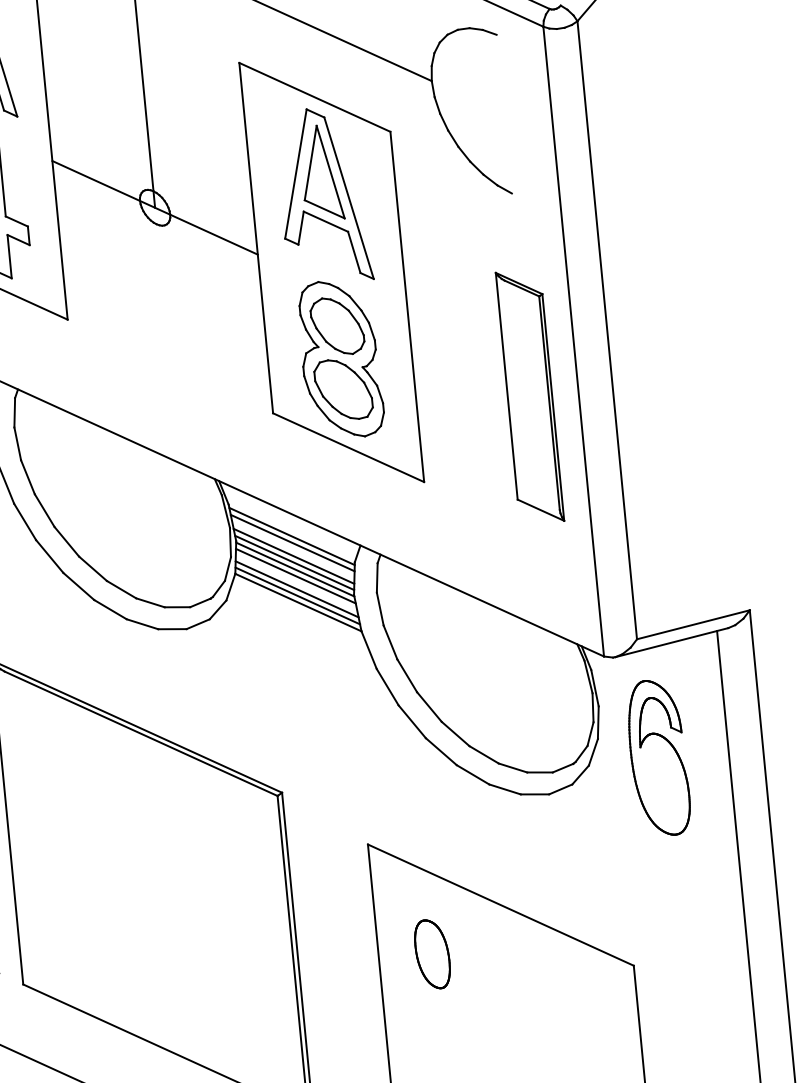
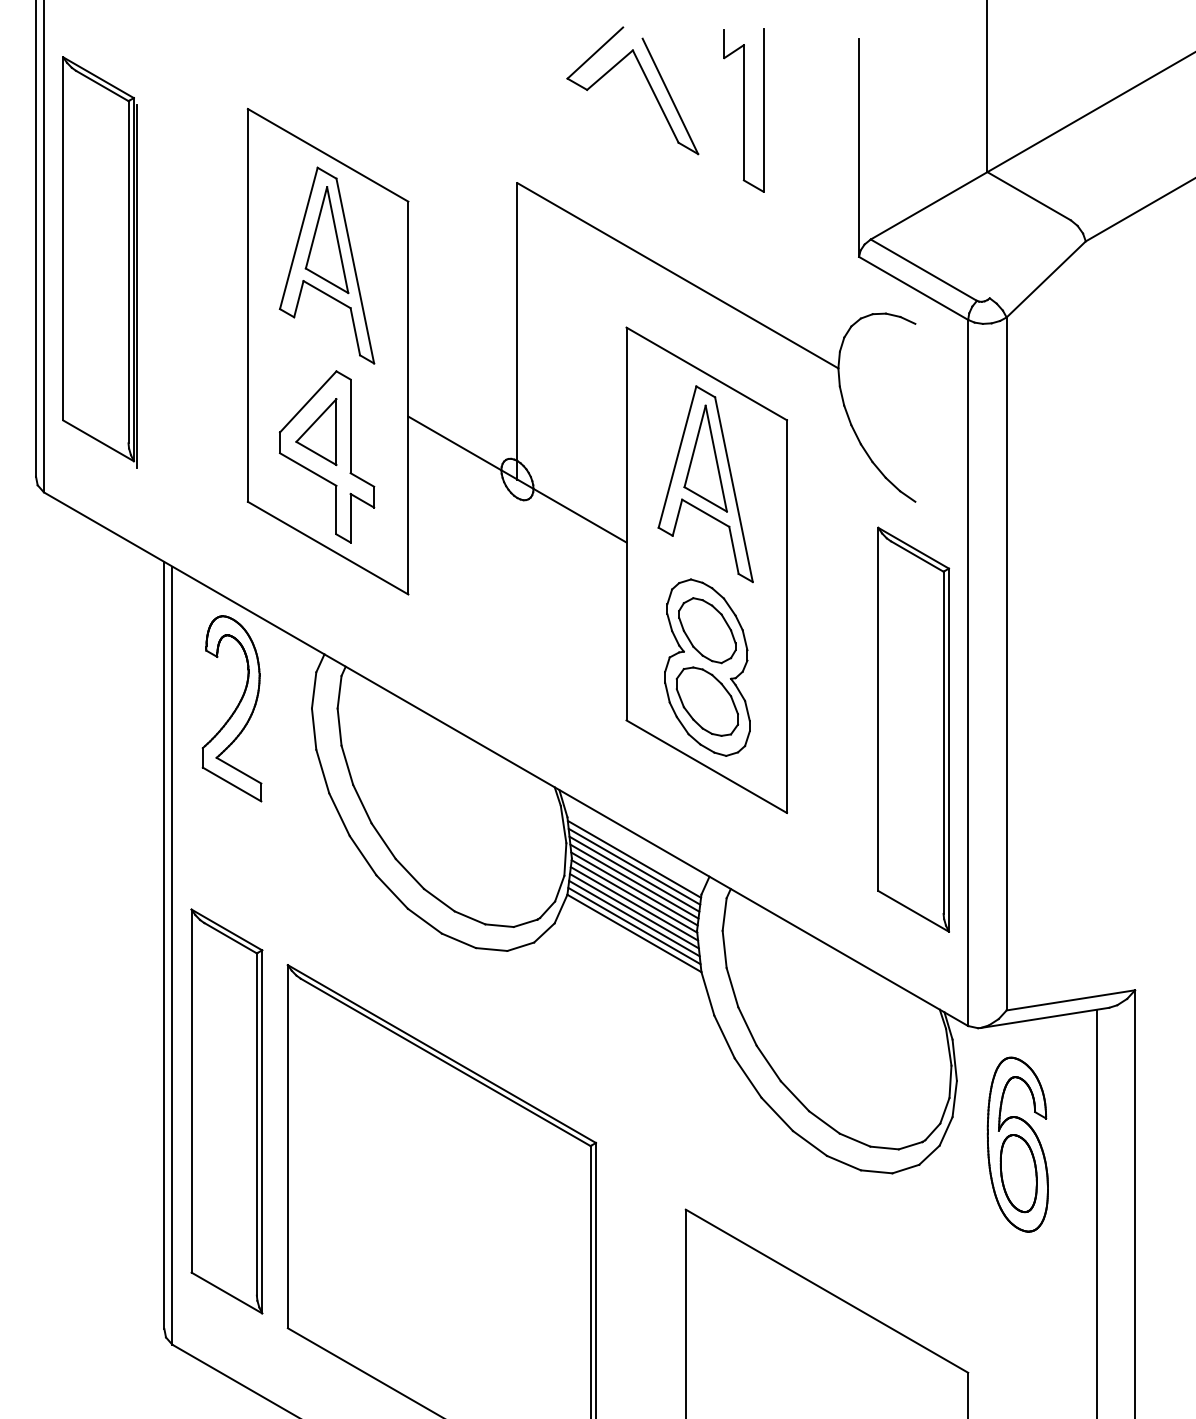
part: (529, 396) -> (913, 729), size x1.43
line: (293, 549) -> (634, 873), added
line: (296, 583) -> (634, 911), added
part: (432, 954) -> (1018, 1173), moved

